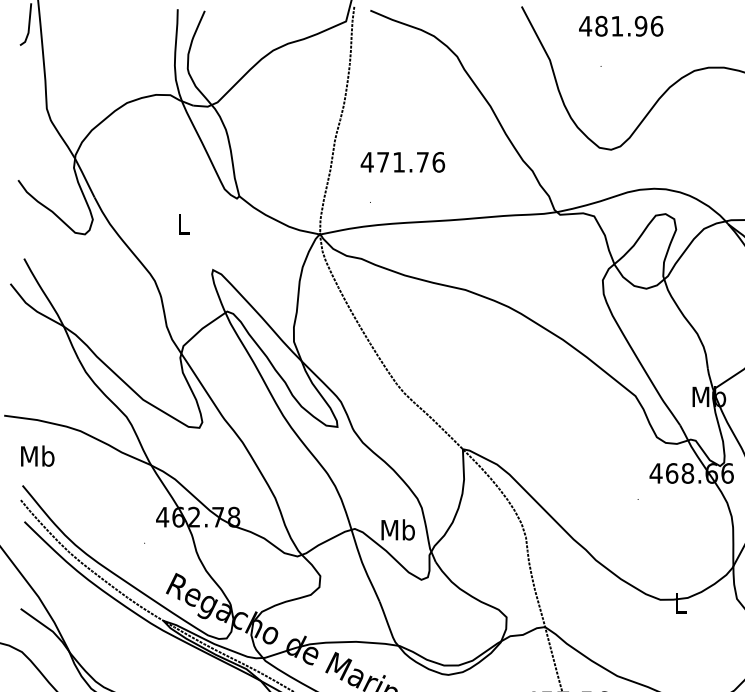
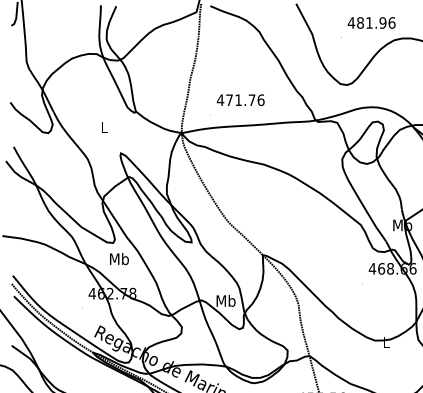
text: (620, 25) -> (371, 22), moved
text: (402, 162) -> (240, 100), moved
text: (37, 455) -> (119, 258), moved

